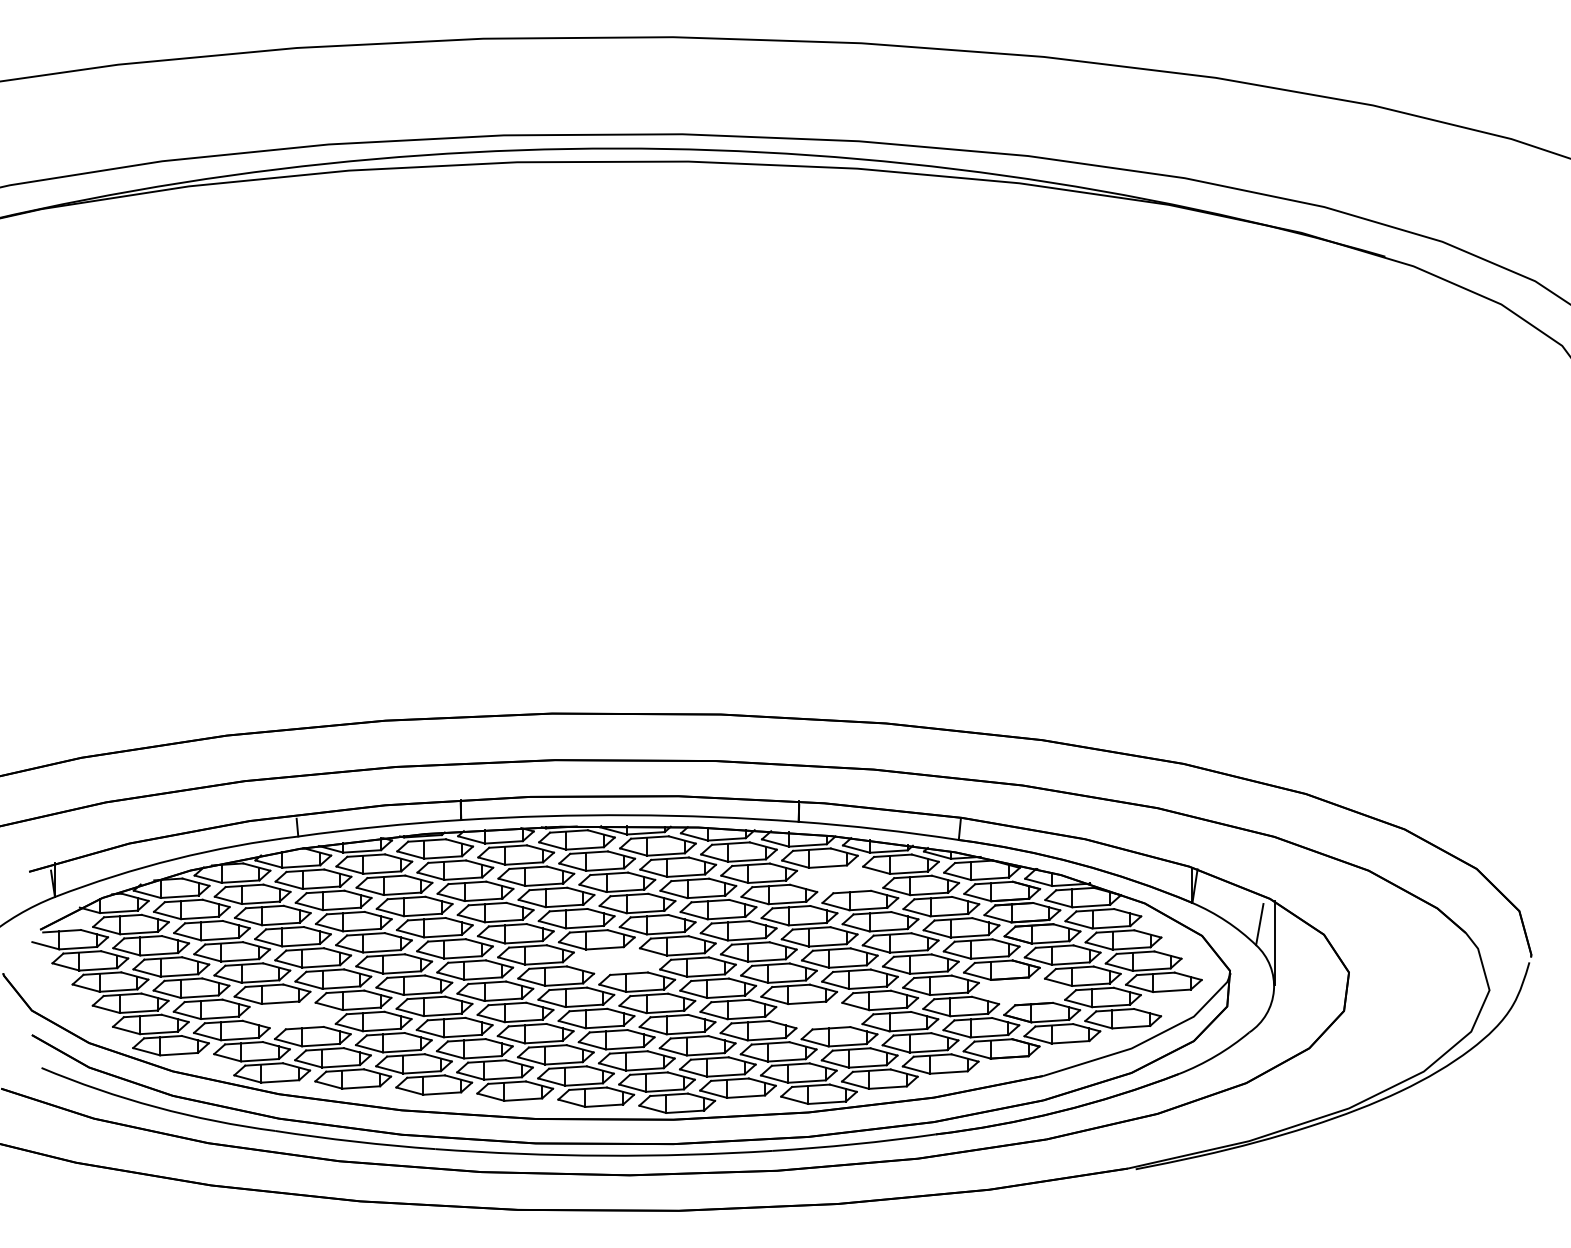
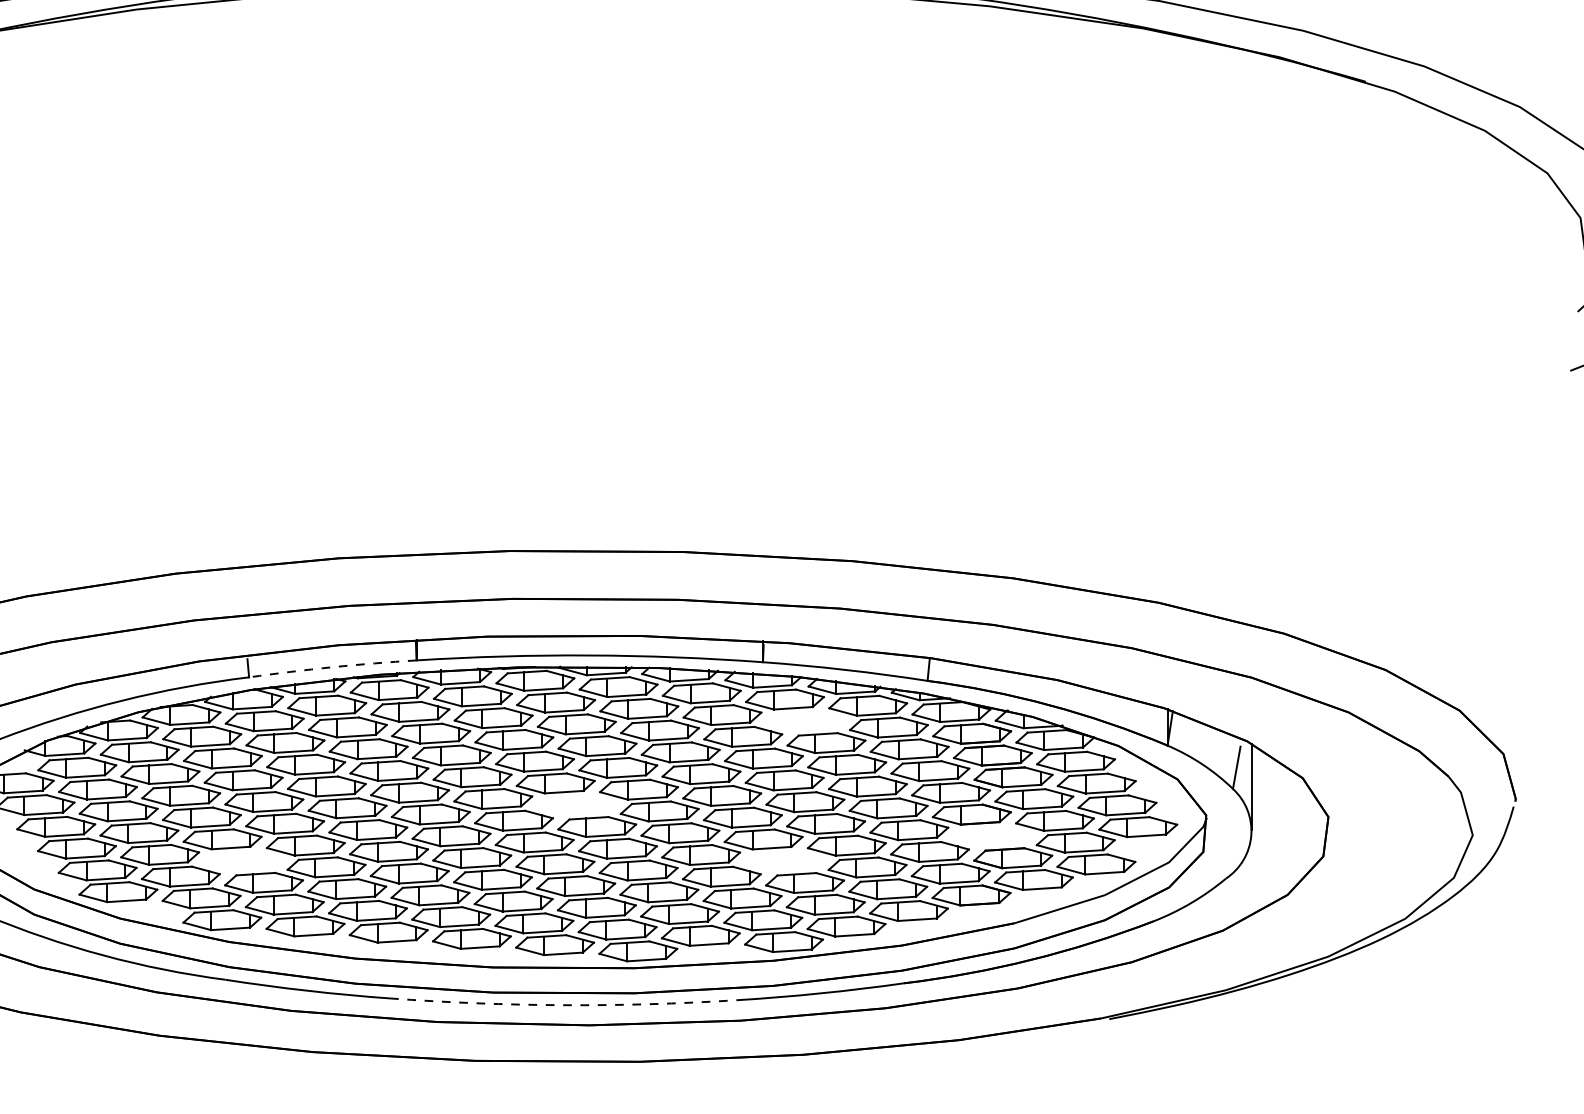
arc: (379, 826) -> (332, 667), solid -> dashed
arc: (604, 1155) -> (563, 1004), solid -> dashed

